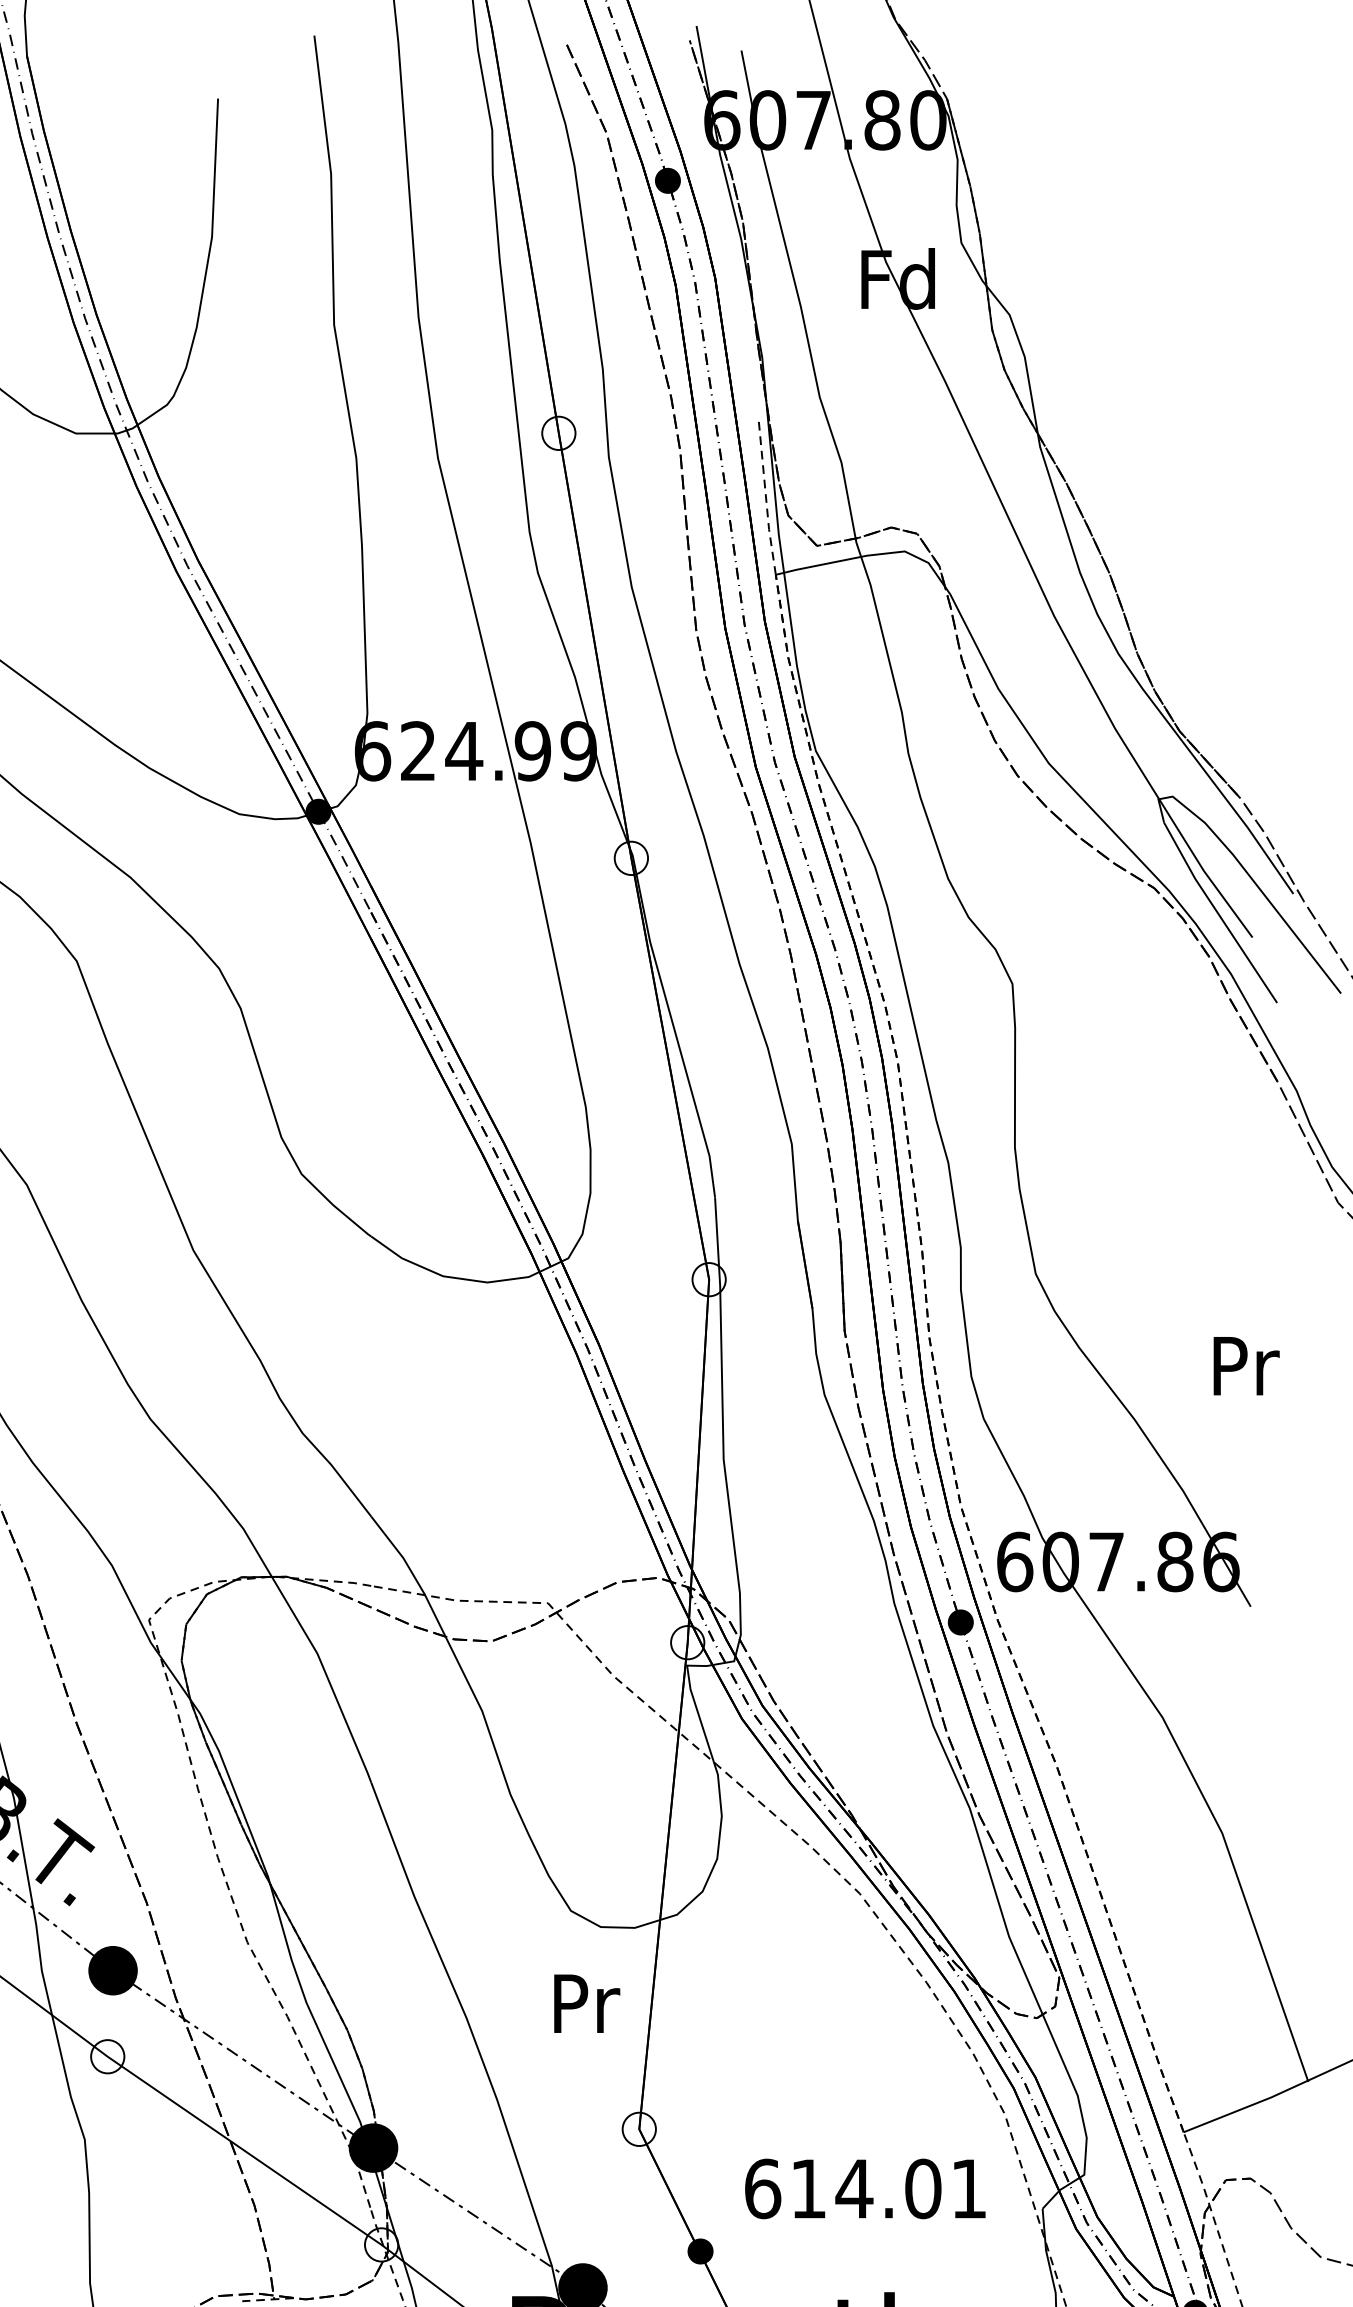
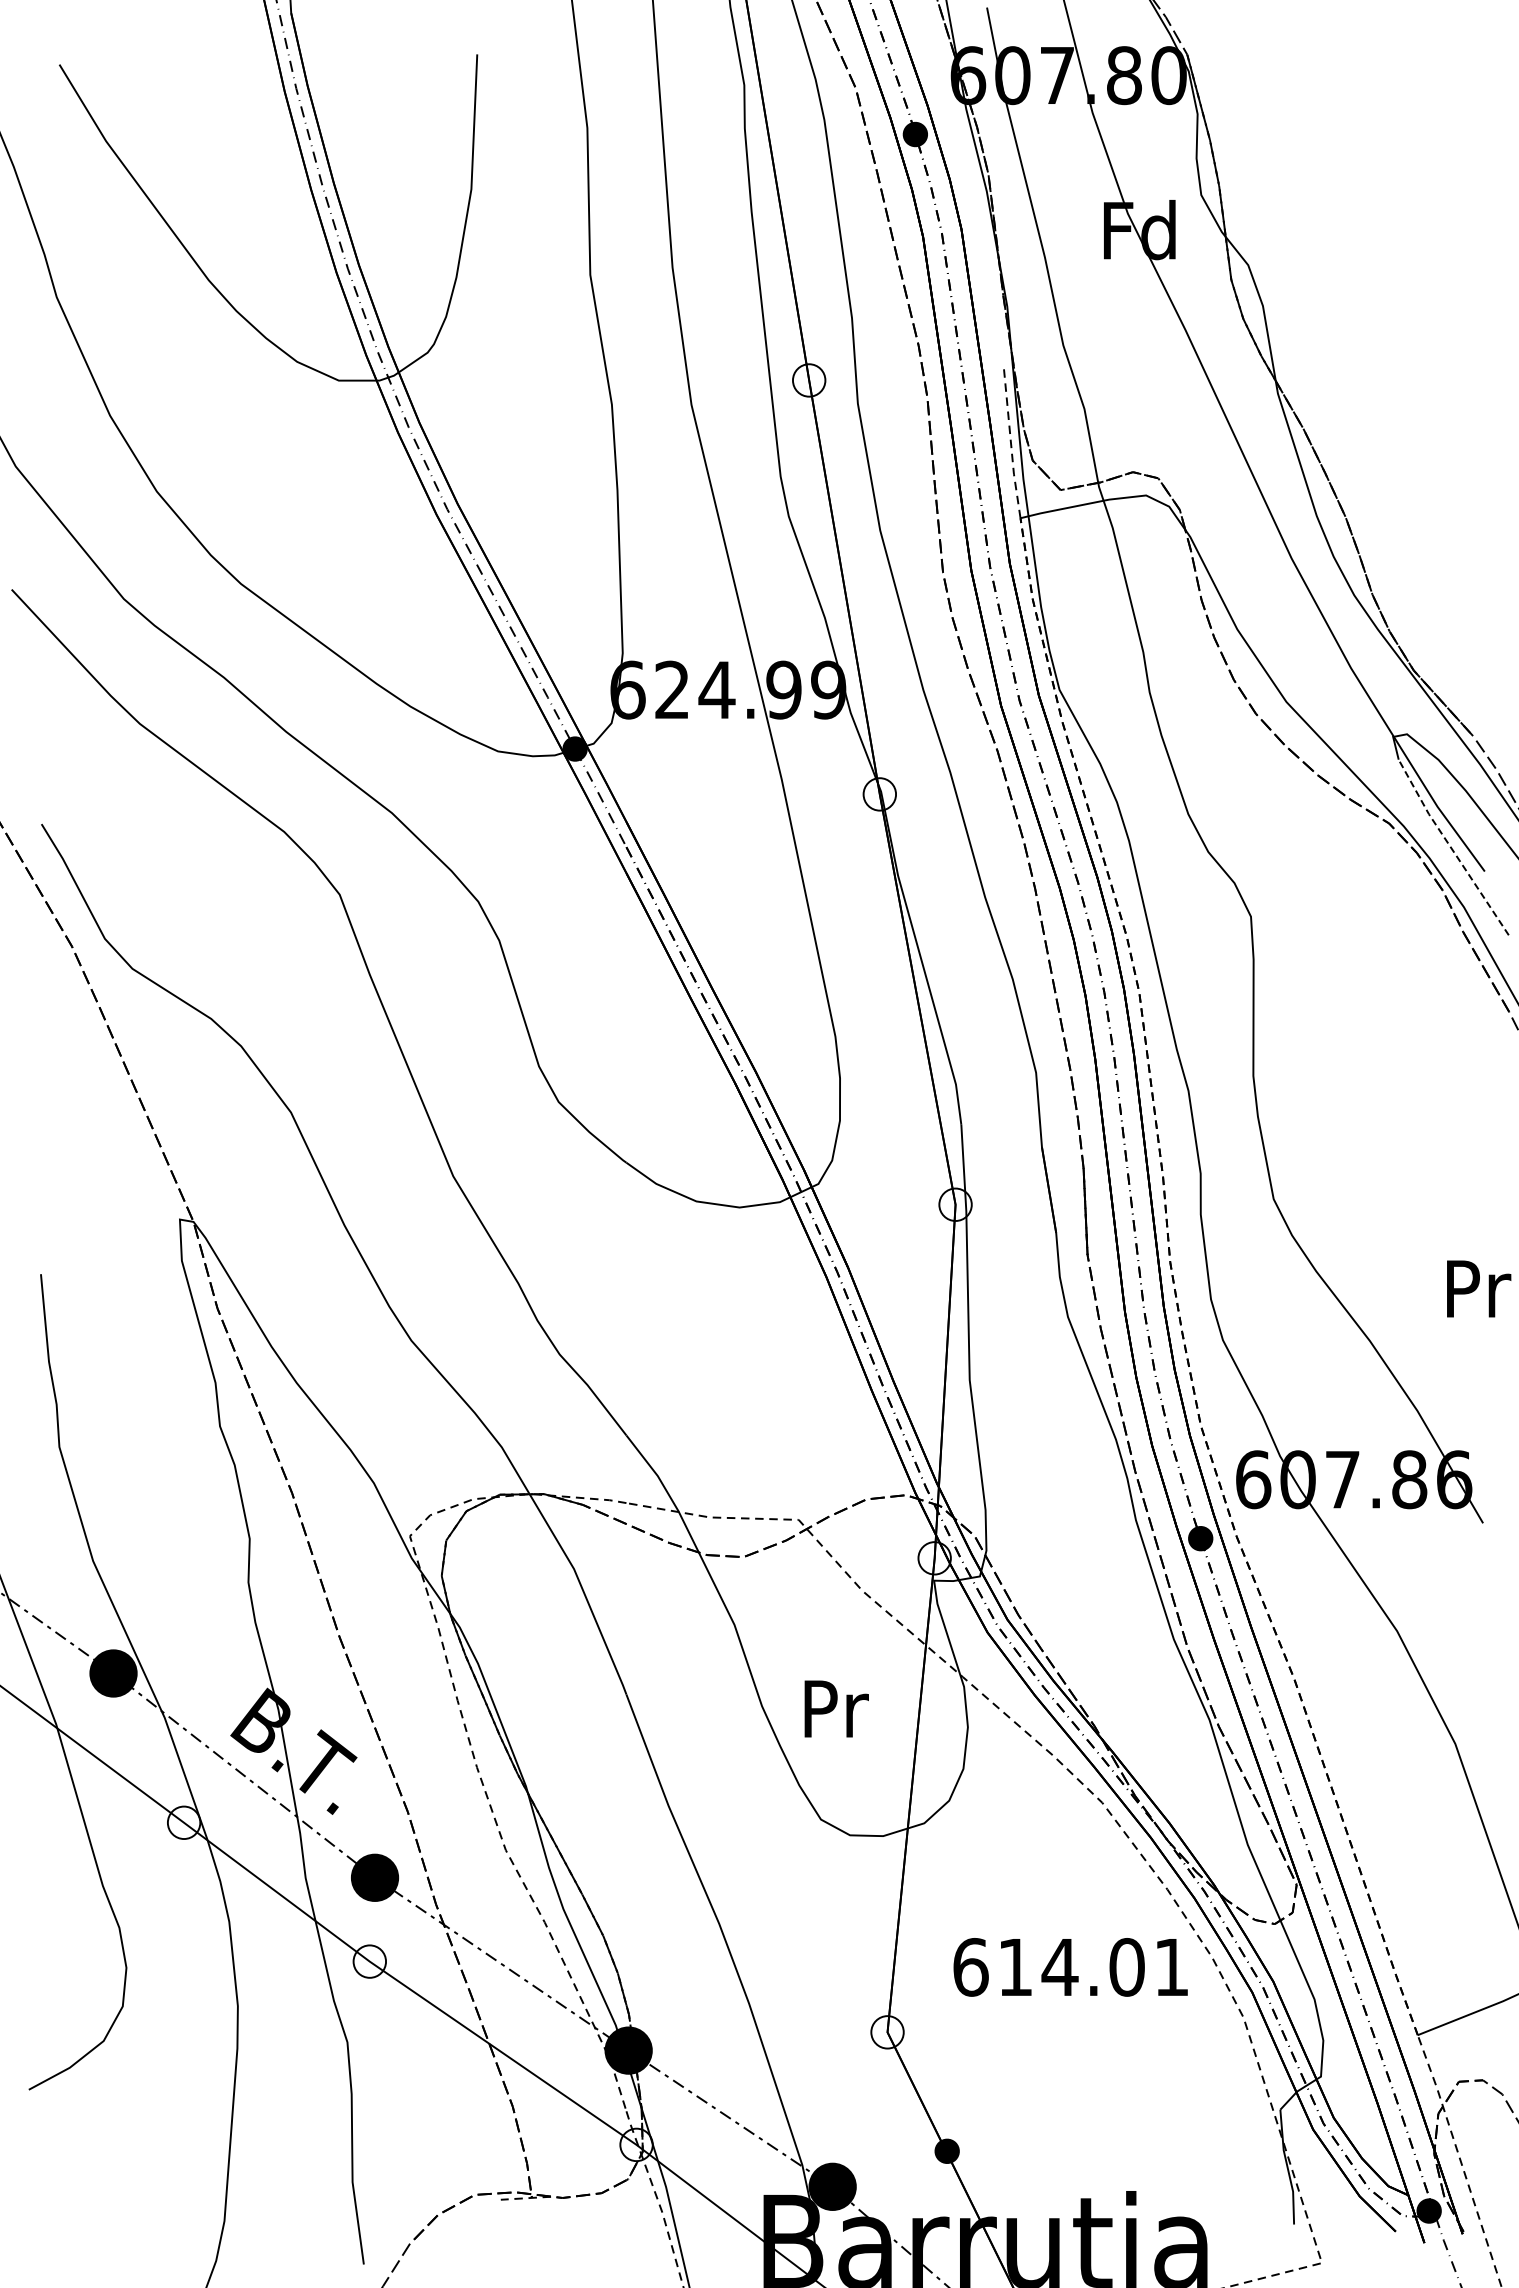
line: (1218, 912) -> (1451, 847), solid -> dashed
text: (586, 2003) -> (836, 1708), moved
text: (865, 2189) -> (1070, 1967), moved

